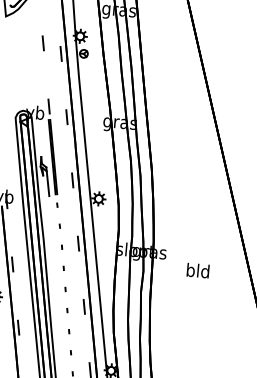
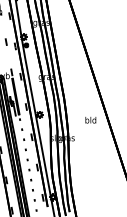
text: (197, 271) -> (90, 120), moved

